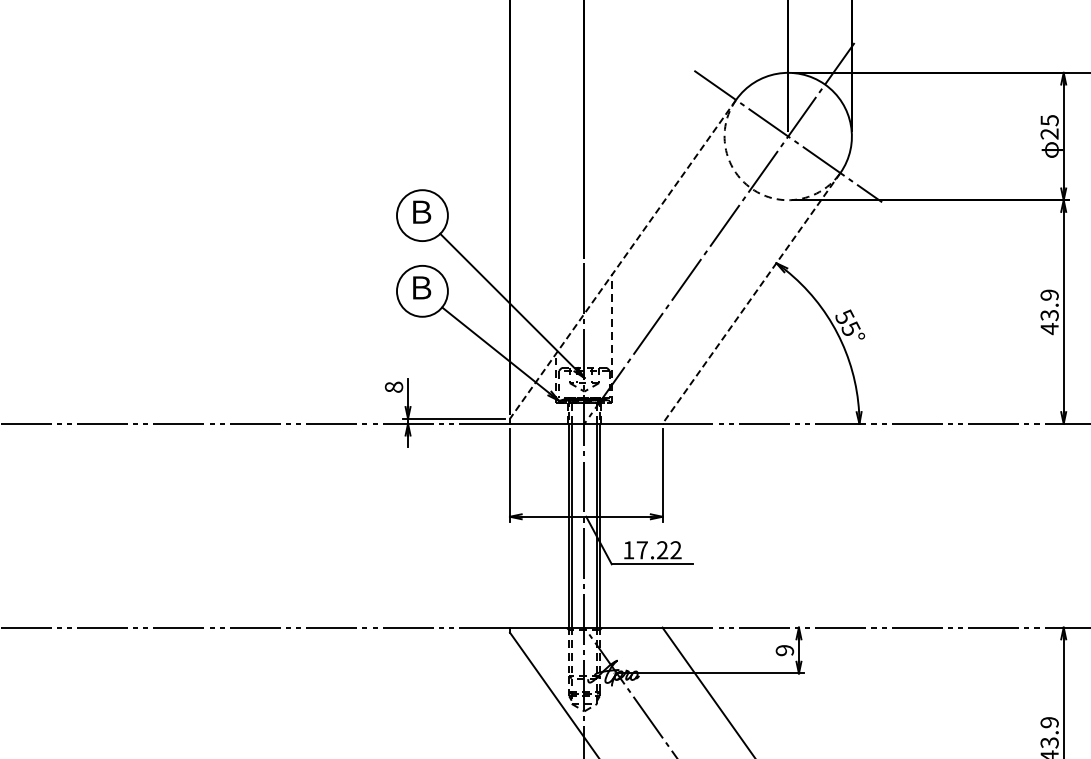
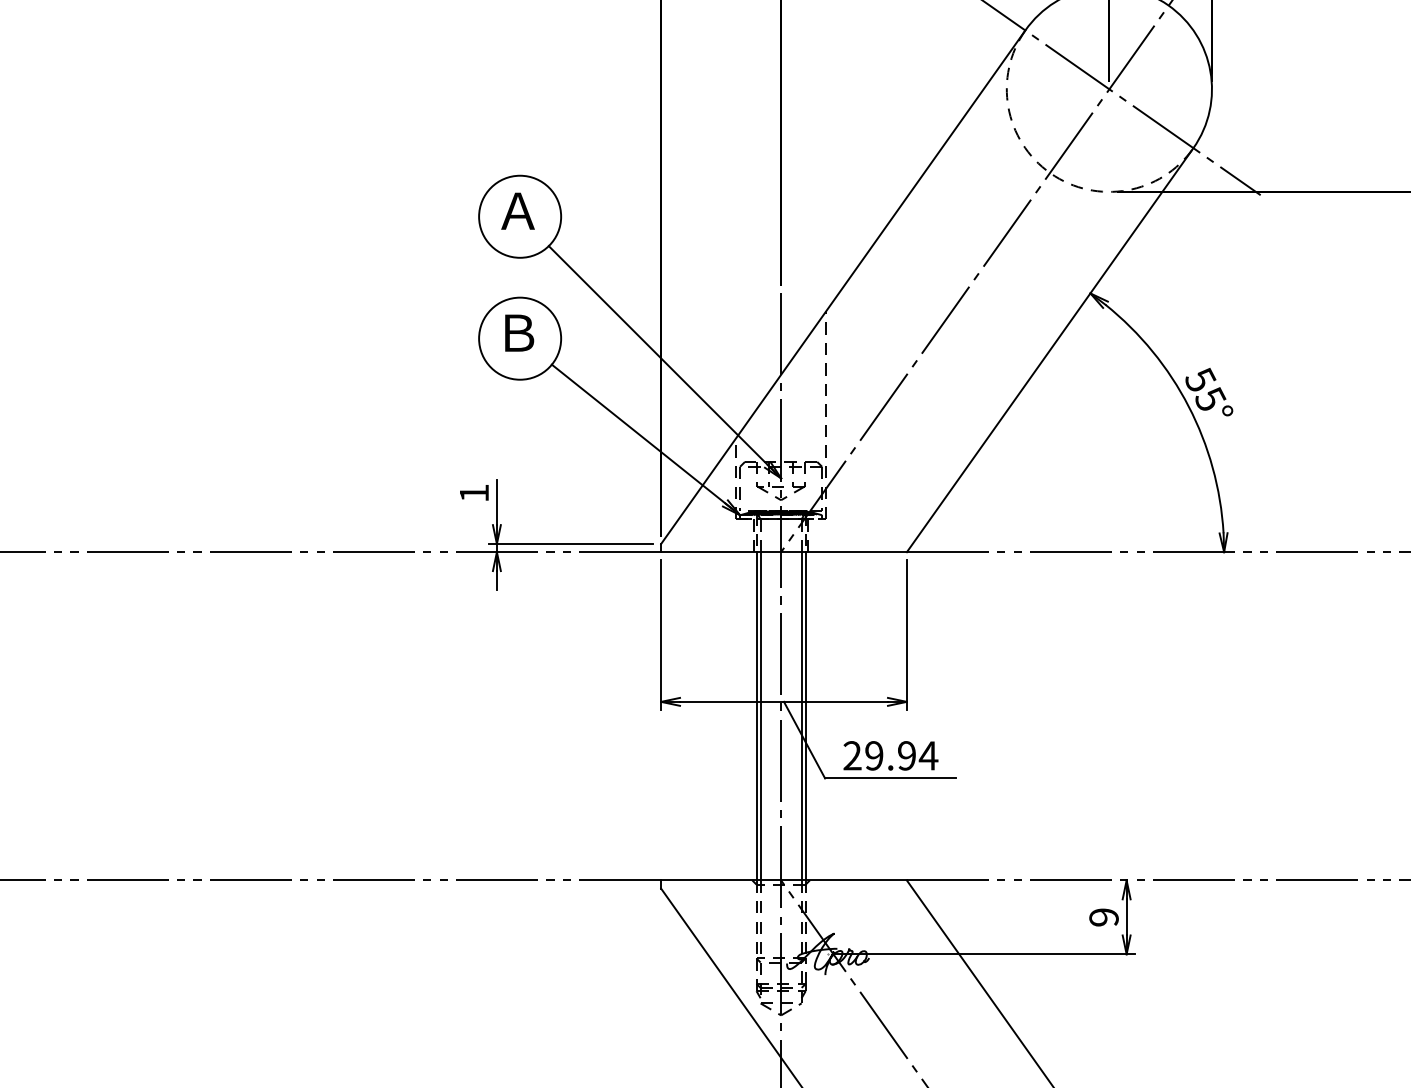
text: (420, 211) -> (516, 210), Ｂ -> Ａ
line: (622, 259) -> (842, 287), dashed -> solid
line: (751, 298) -> (1050, 350), dashed -> solid
text: (393, 386) -> (473, 492), 8 -> 1
text: (652, 550) -> (890, 756), 17.22 -> 29.94

